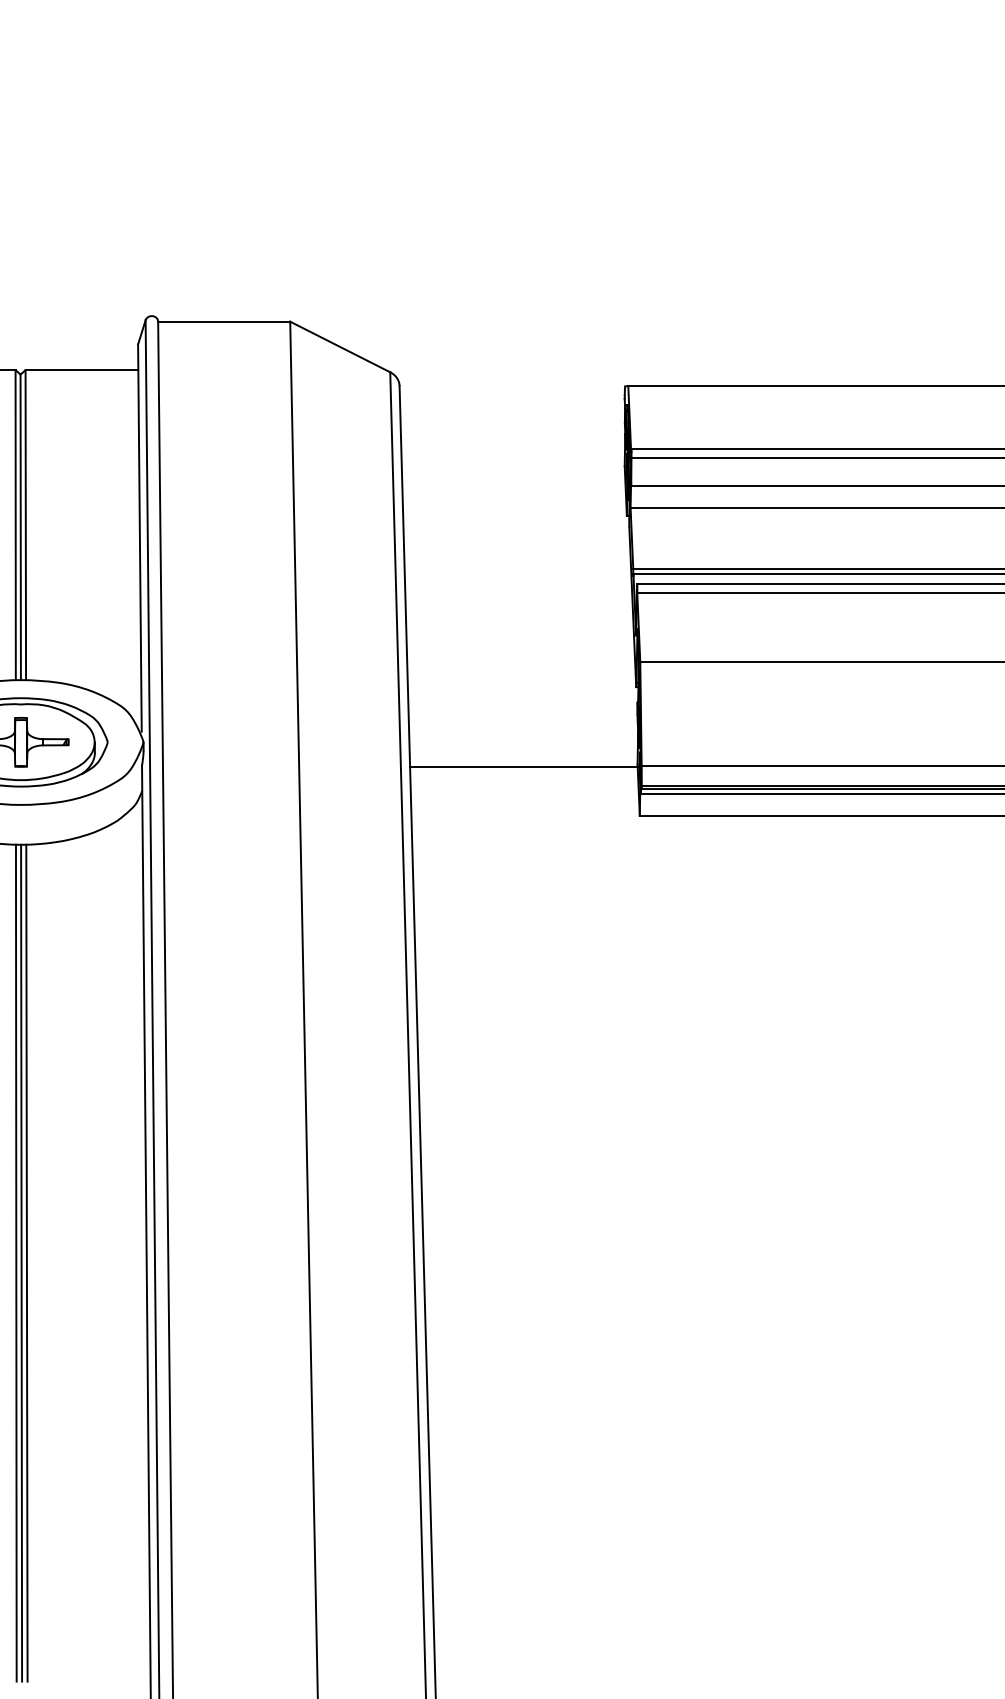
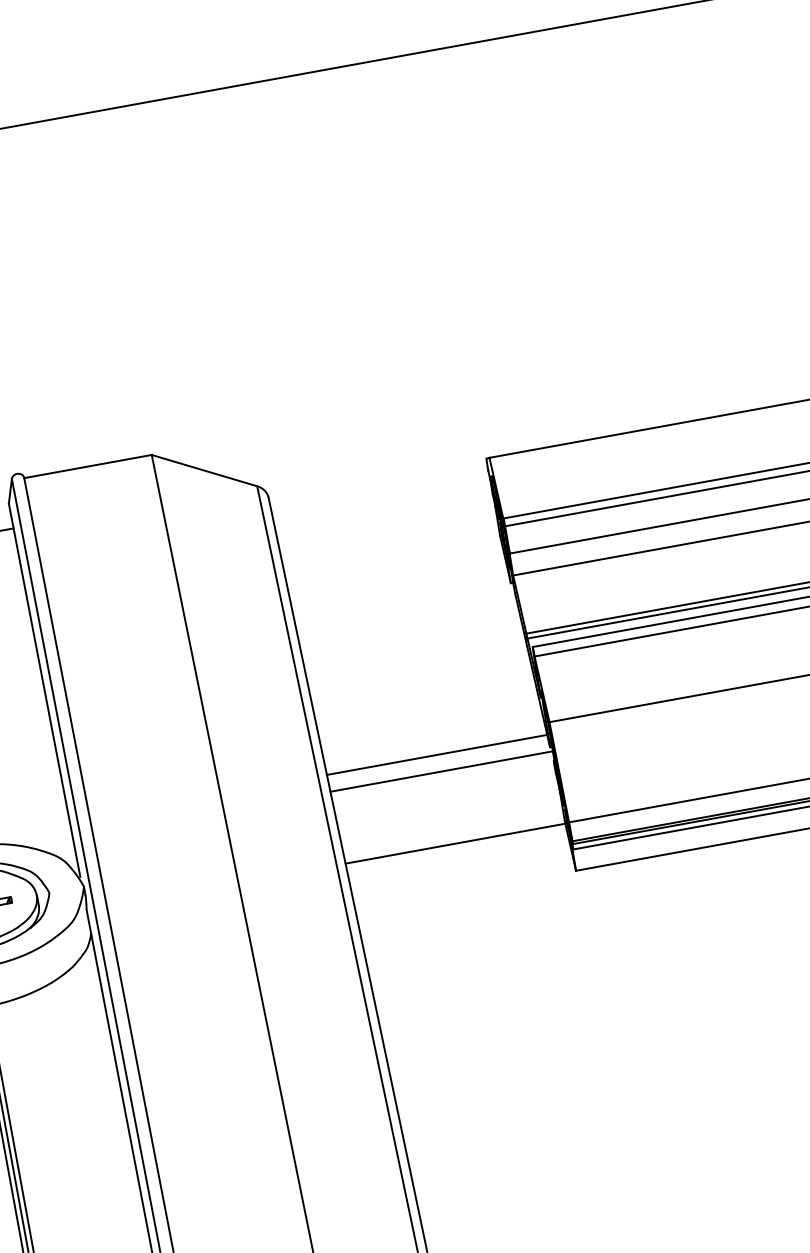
line: (521, 674) -> (436, 755), added
line: (523, 691) -> (441, 771), added

